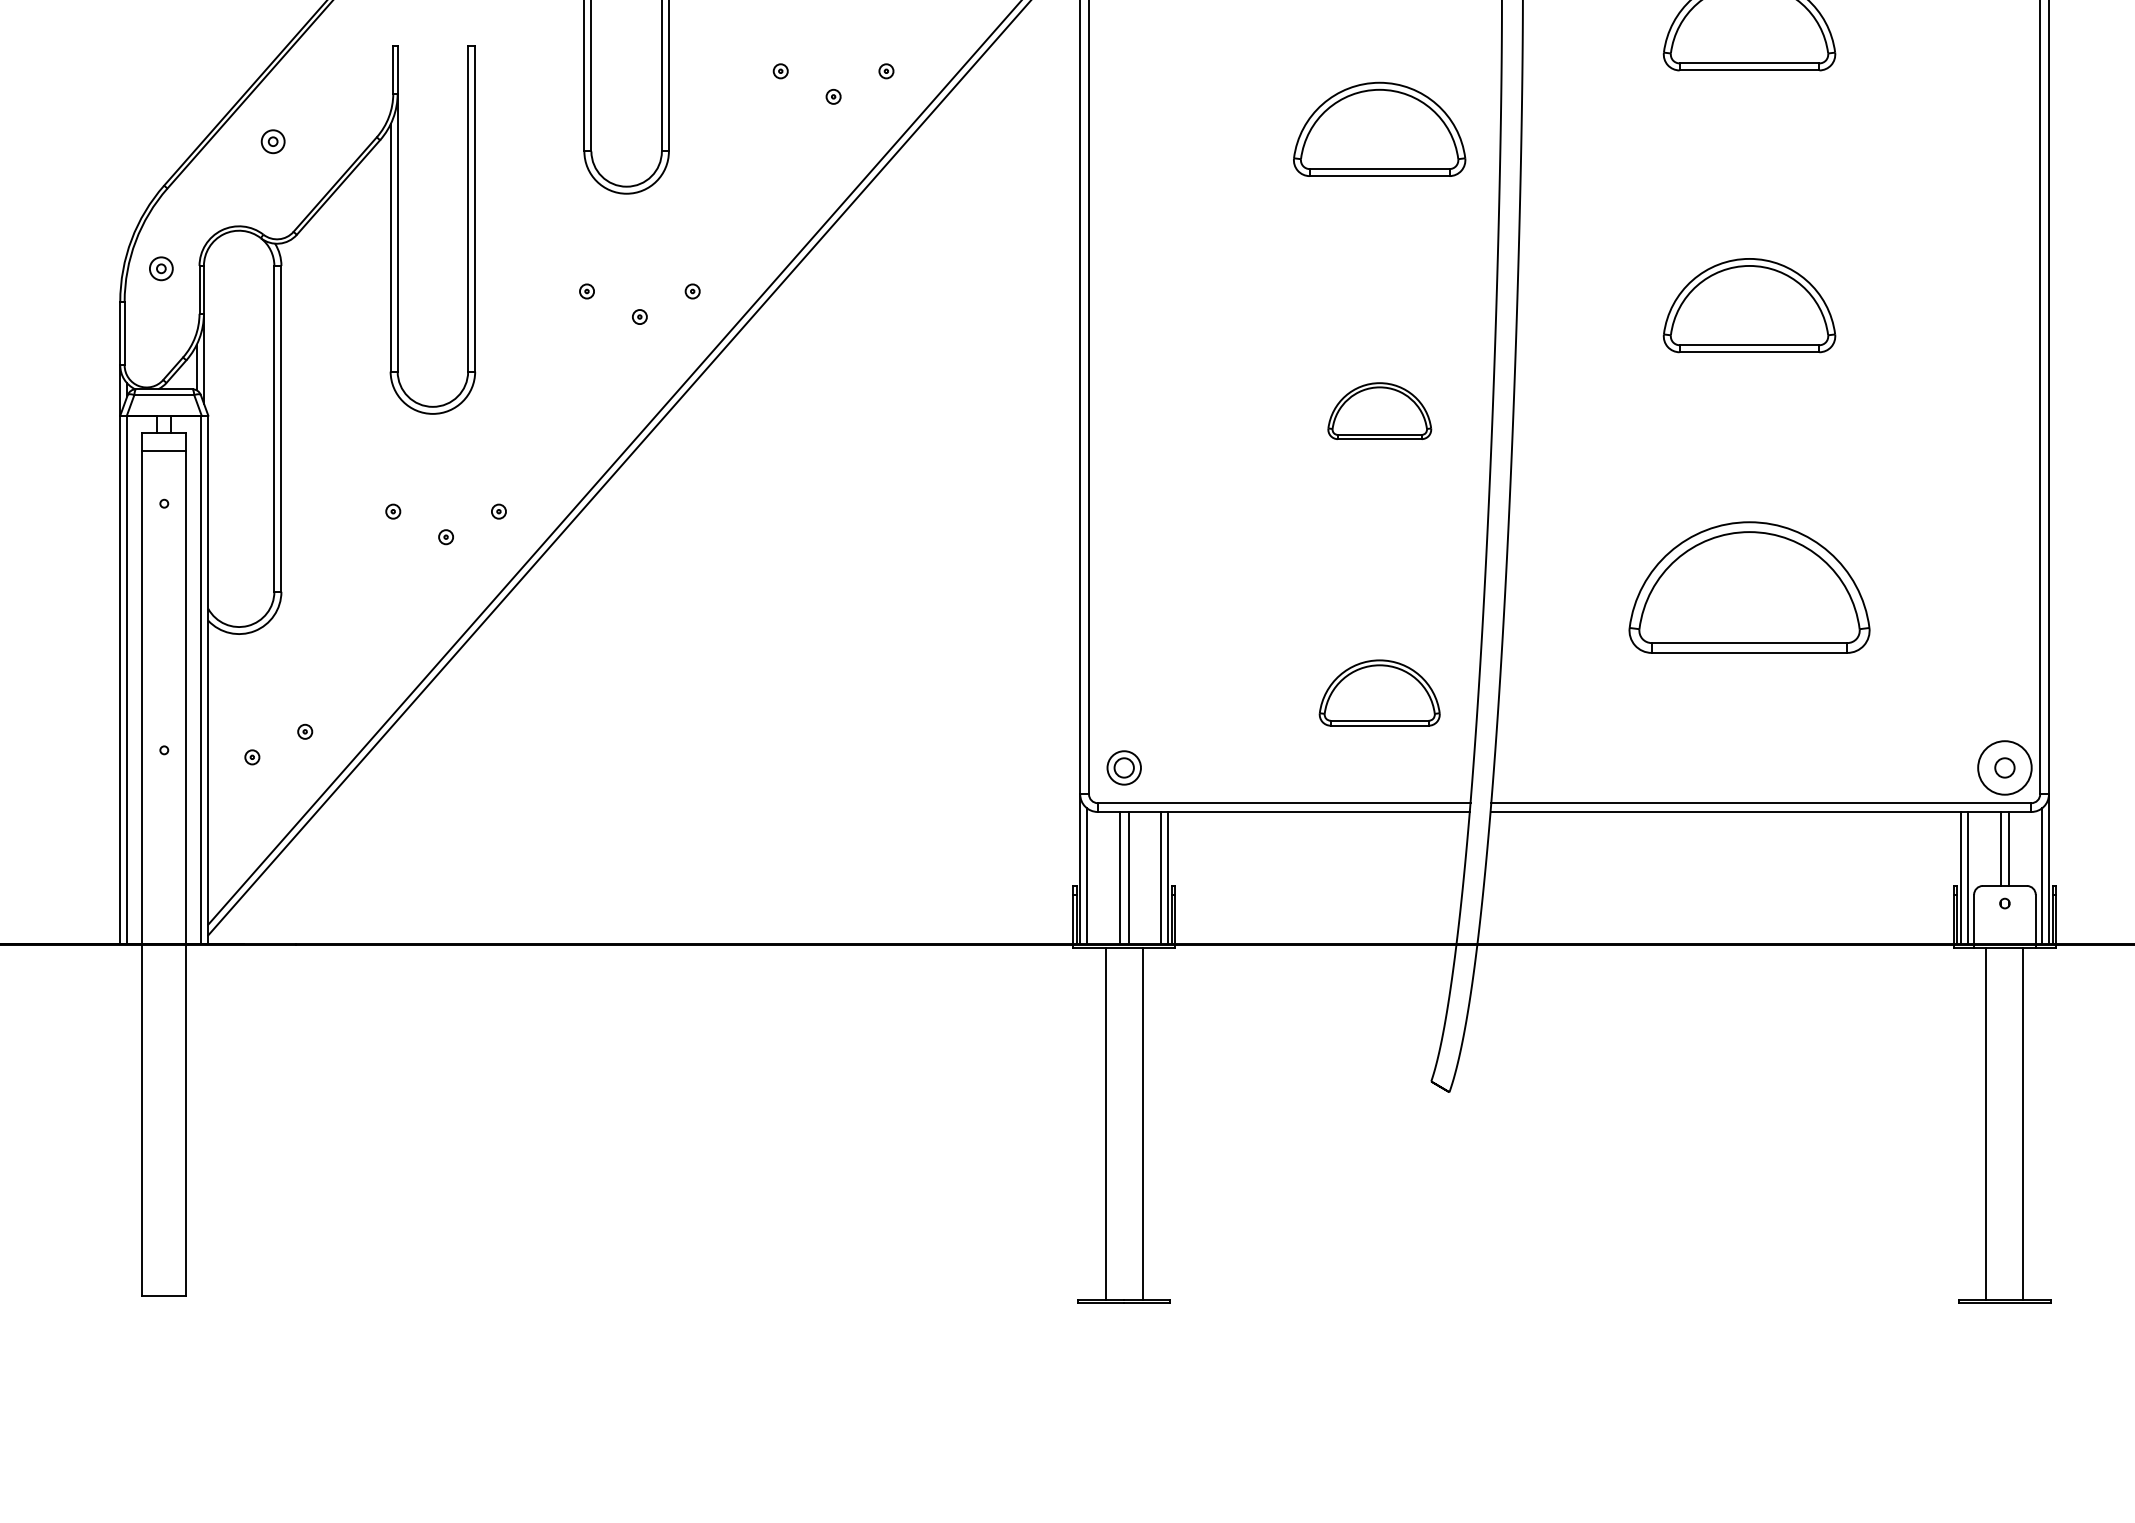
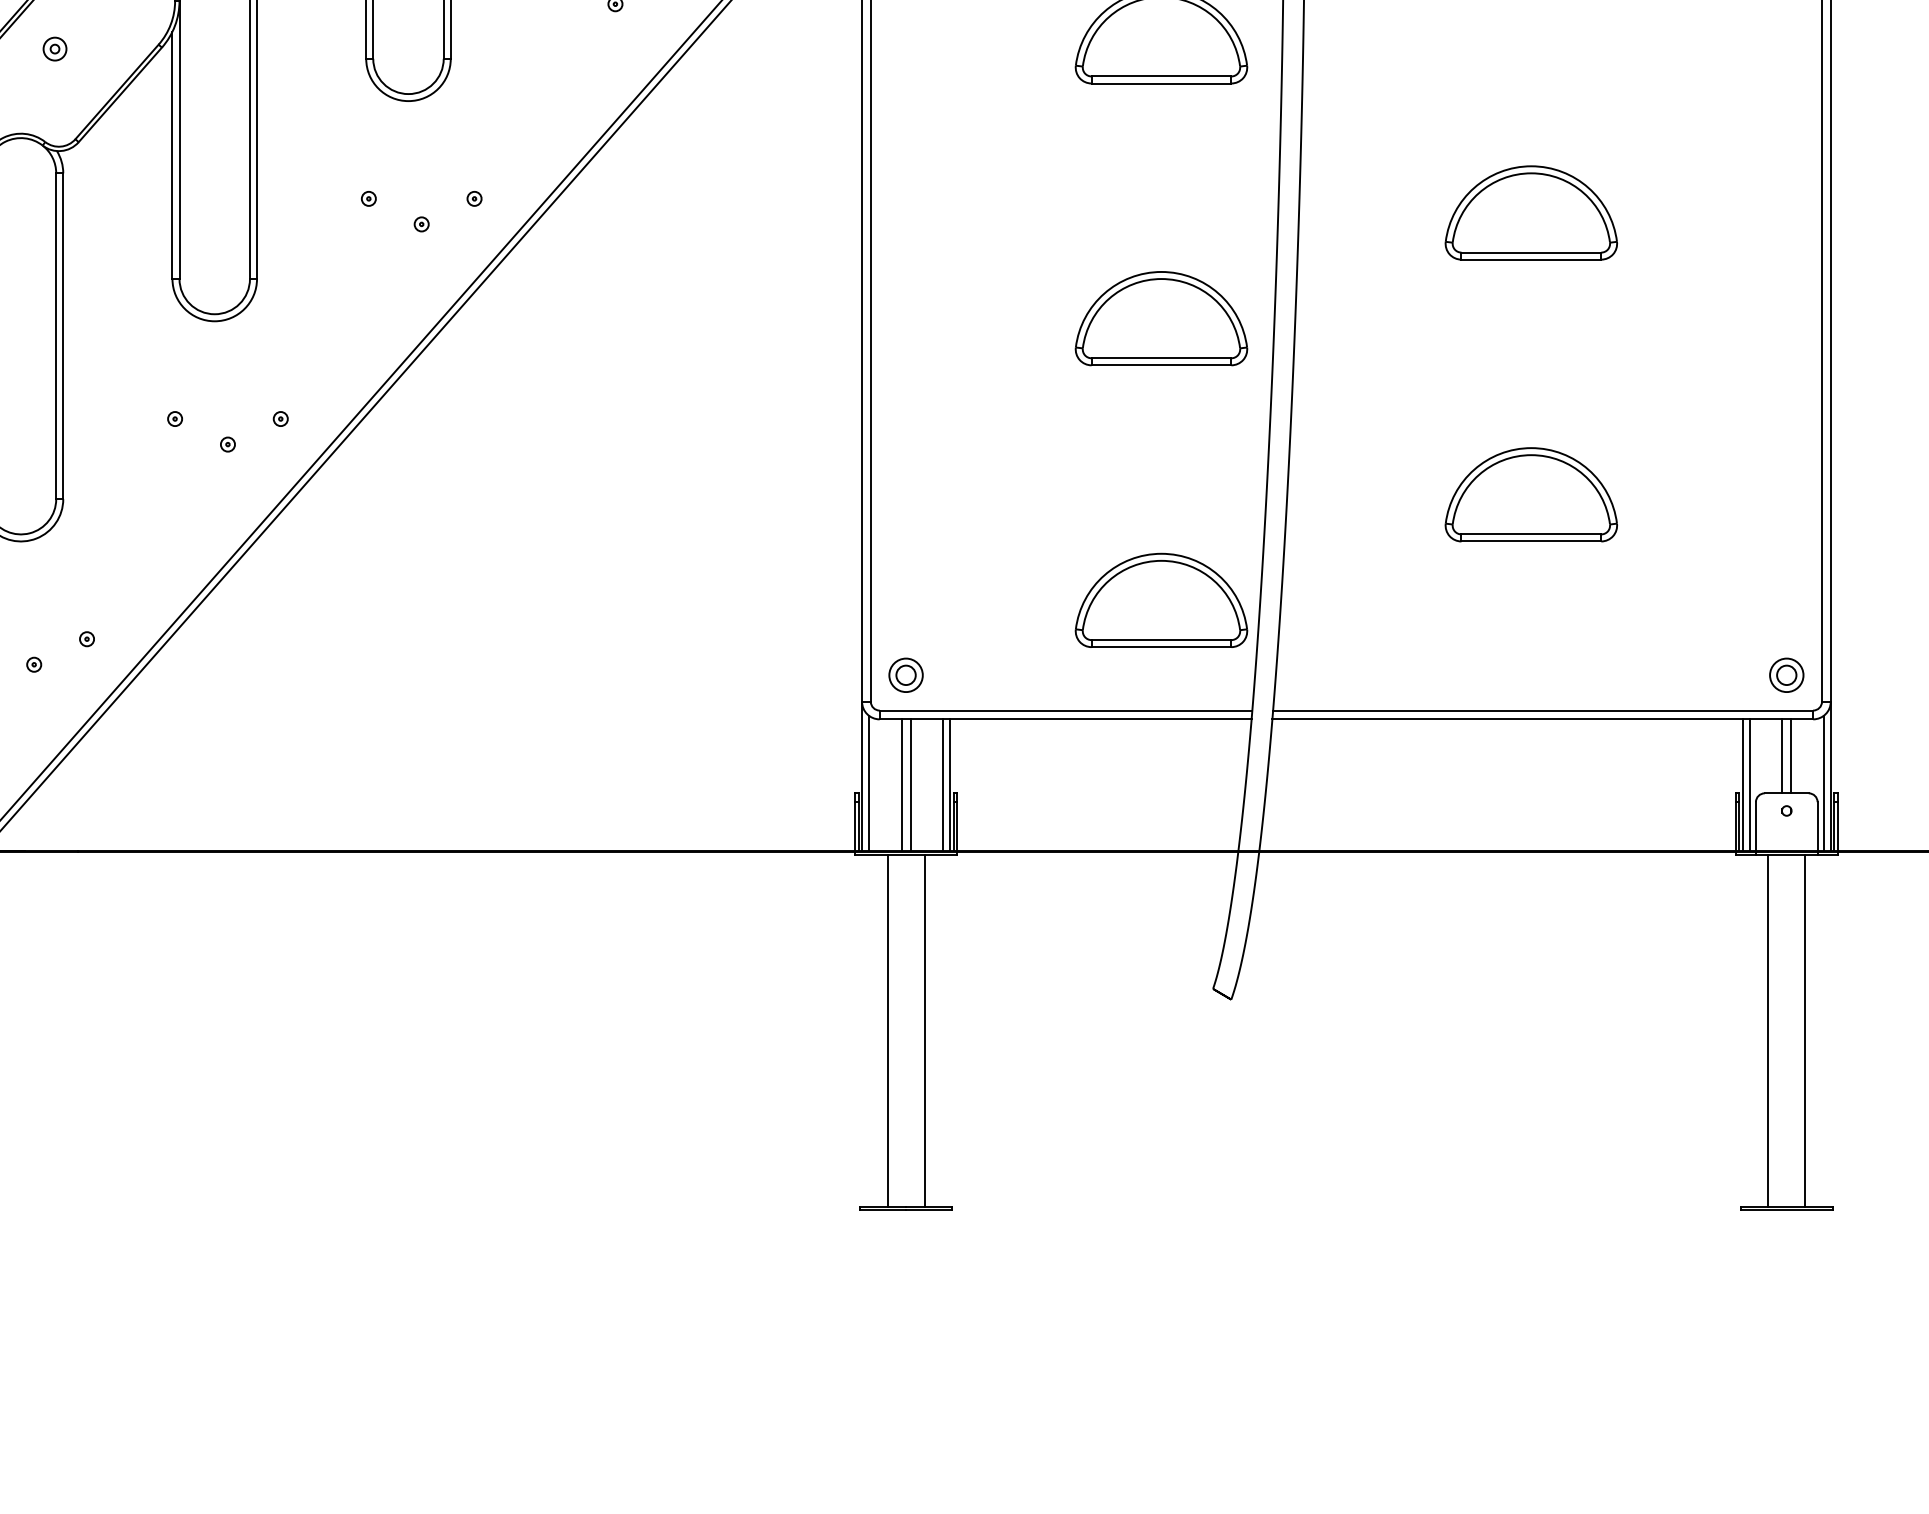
part: (1379, 410) -> (1161, 317), size x1.67
part: (1749, 586) -> (1531, 493), size x0.71
part: (1379, 692) -> (1161, 599), size x1.43
circle: (2004, 767) -> (1786, 674), size x0.62

